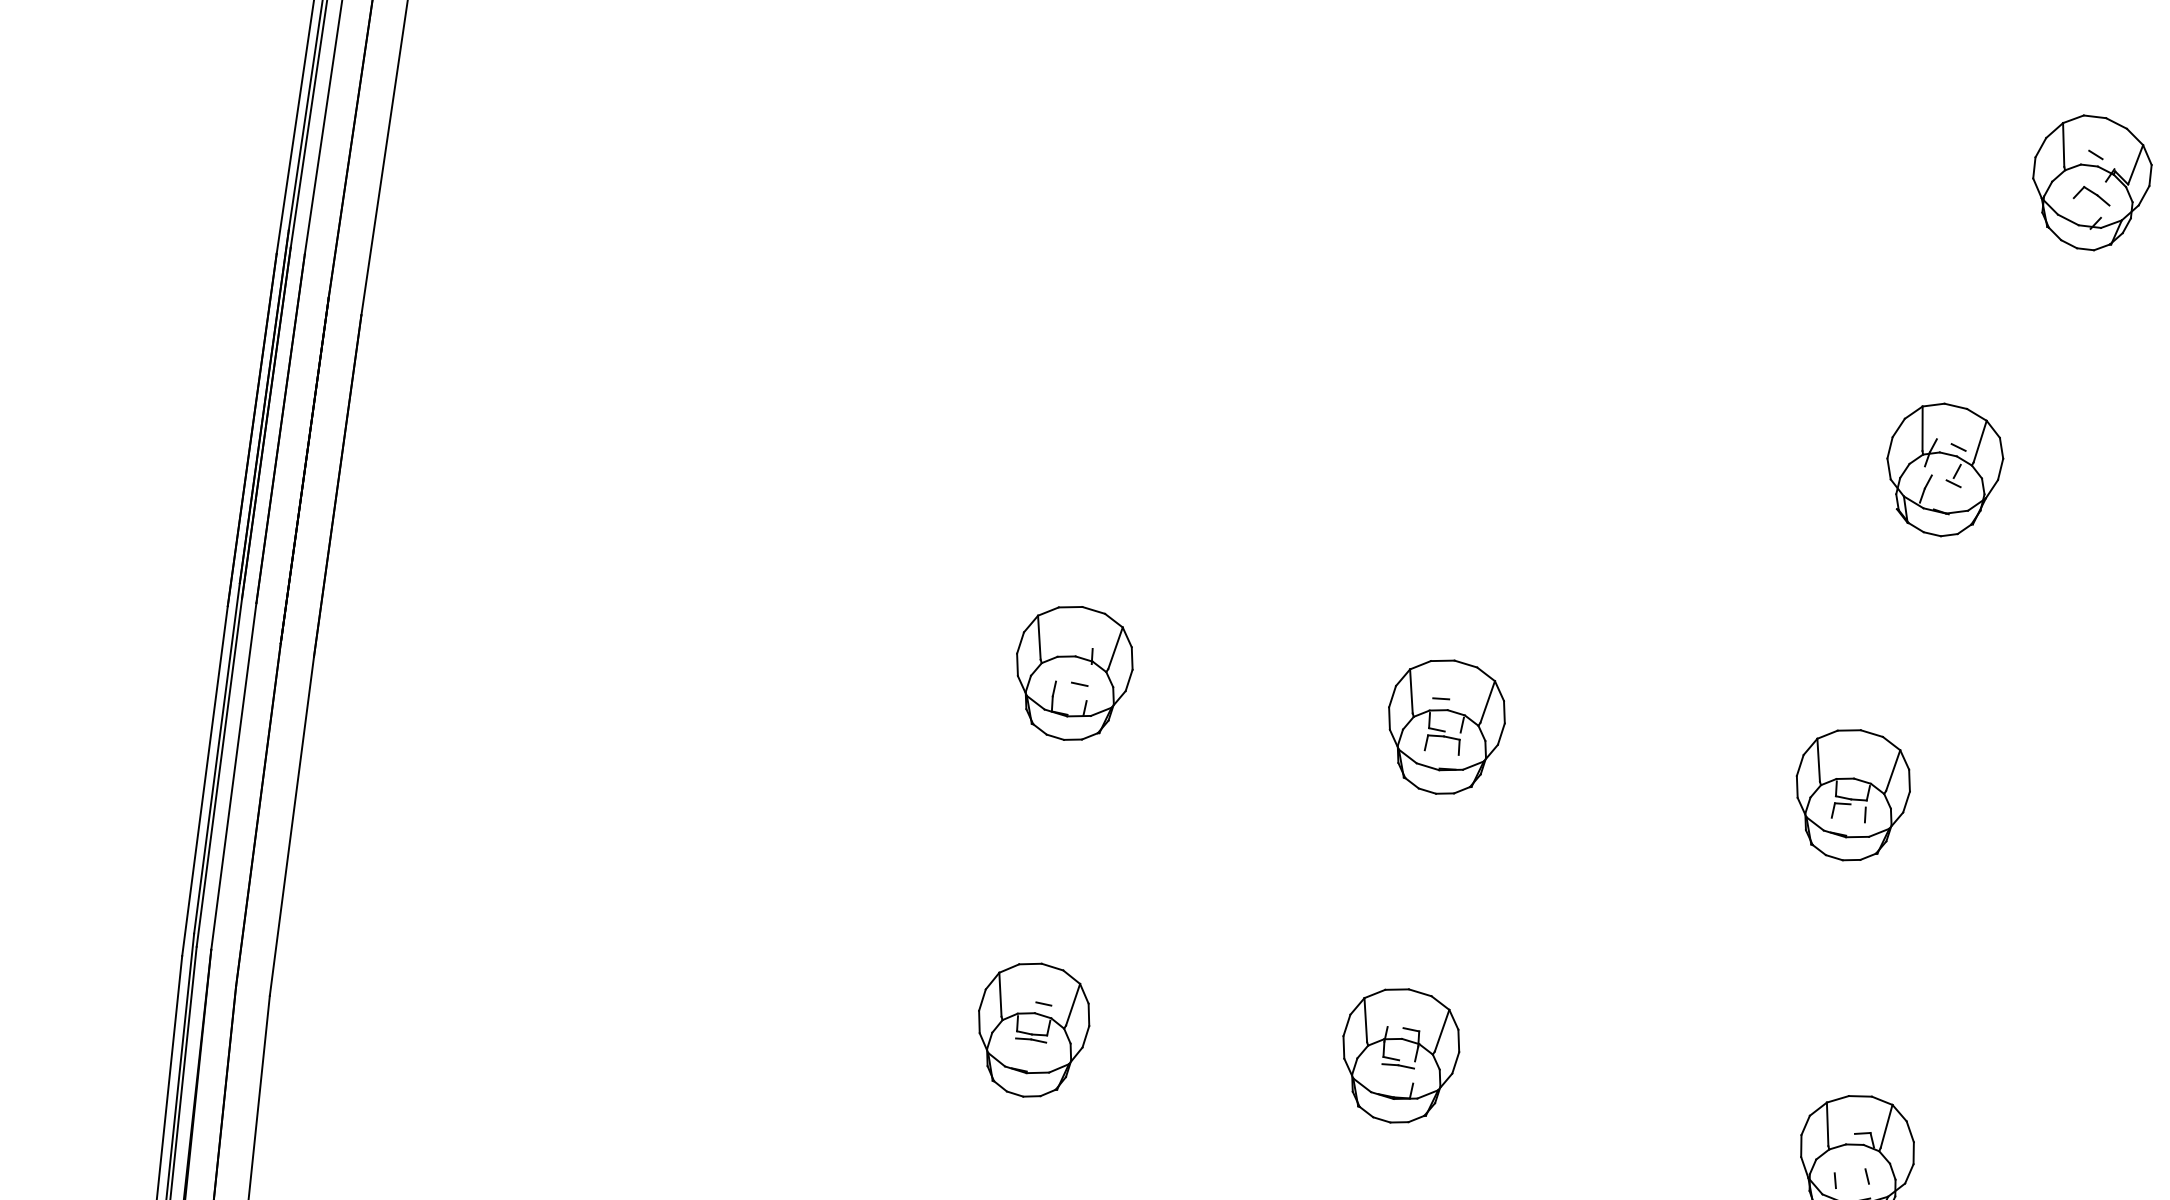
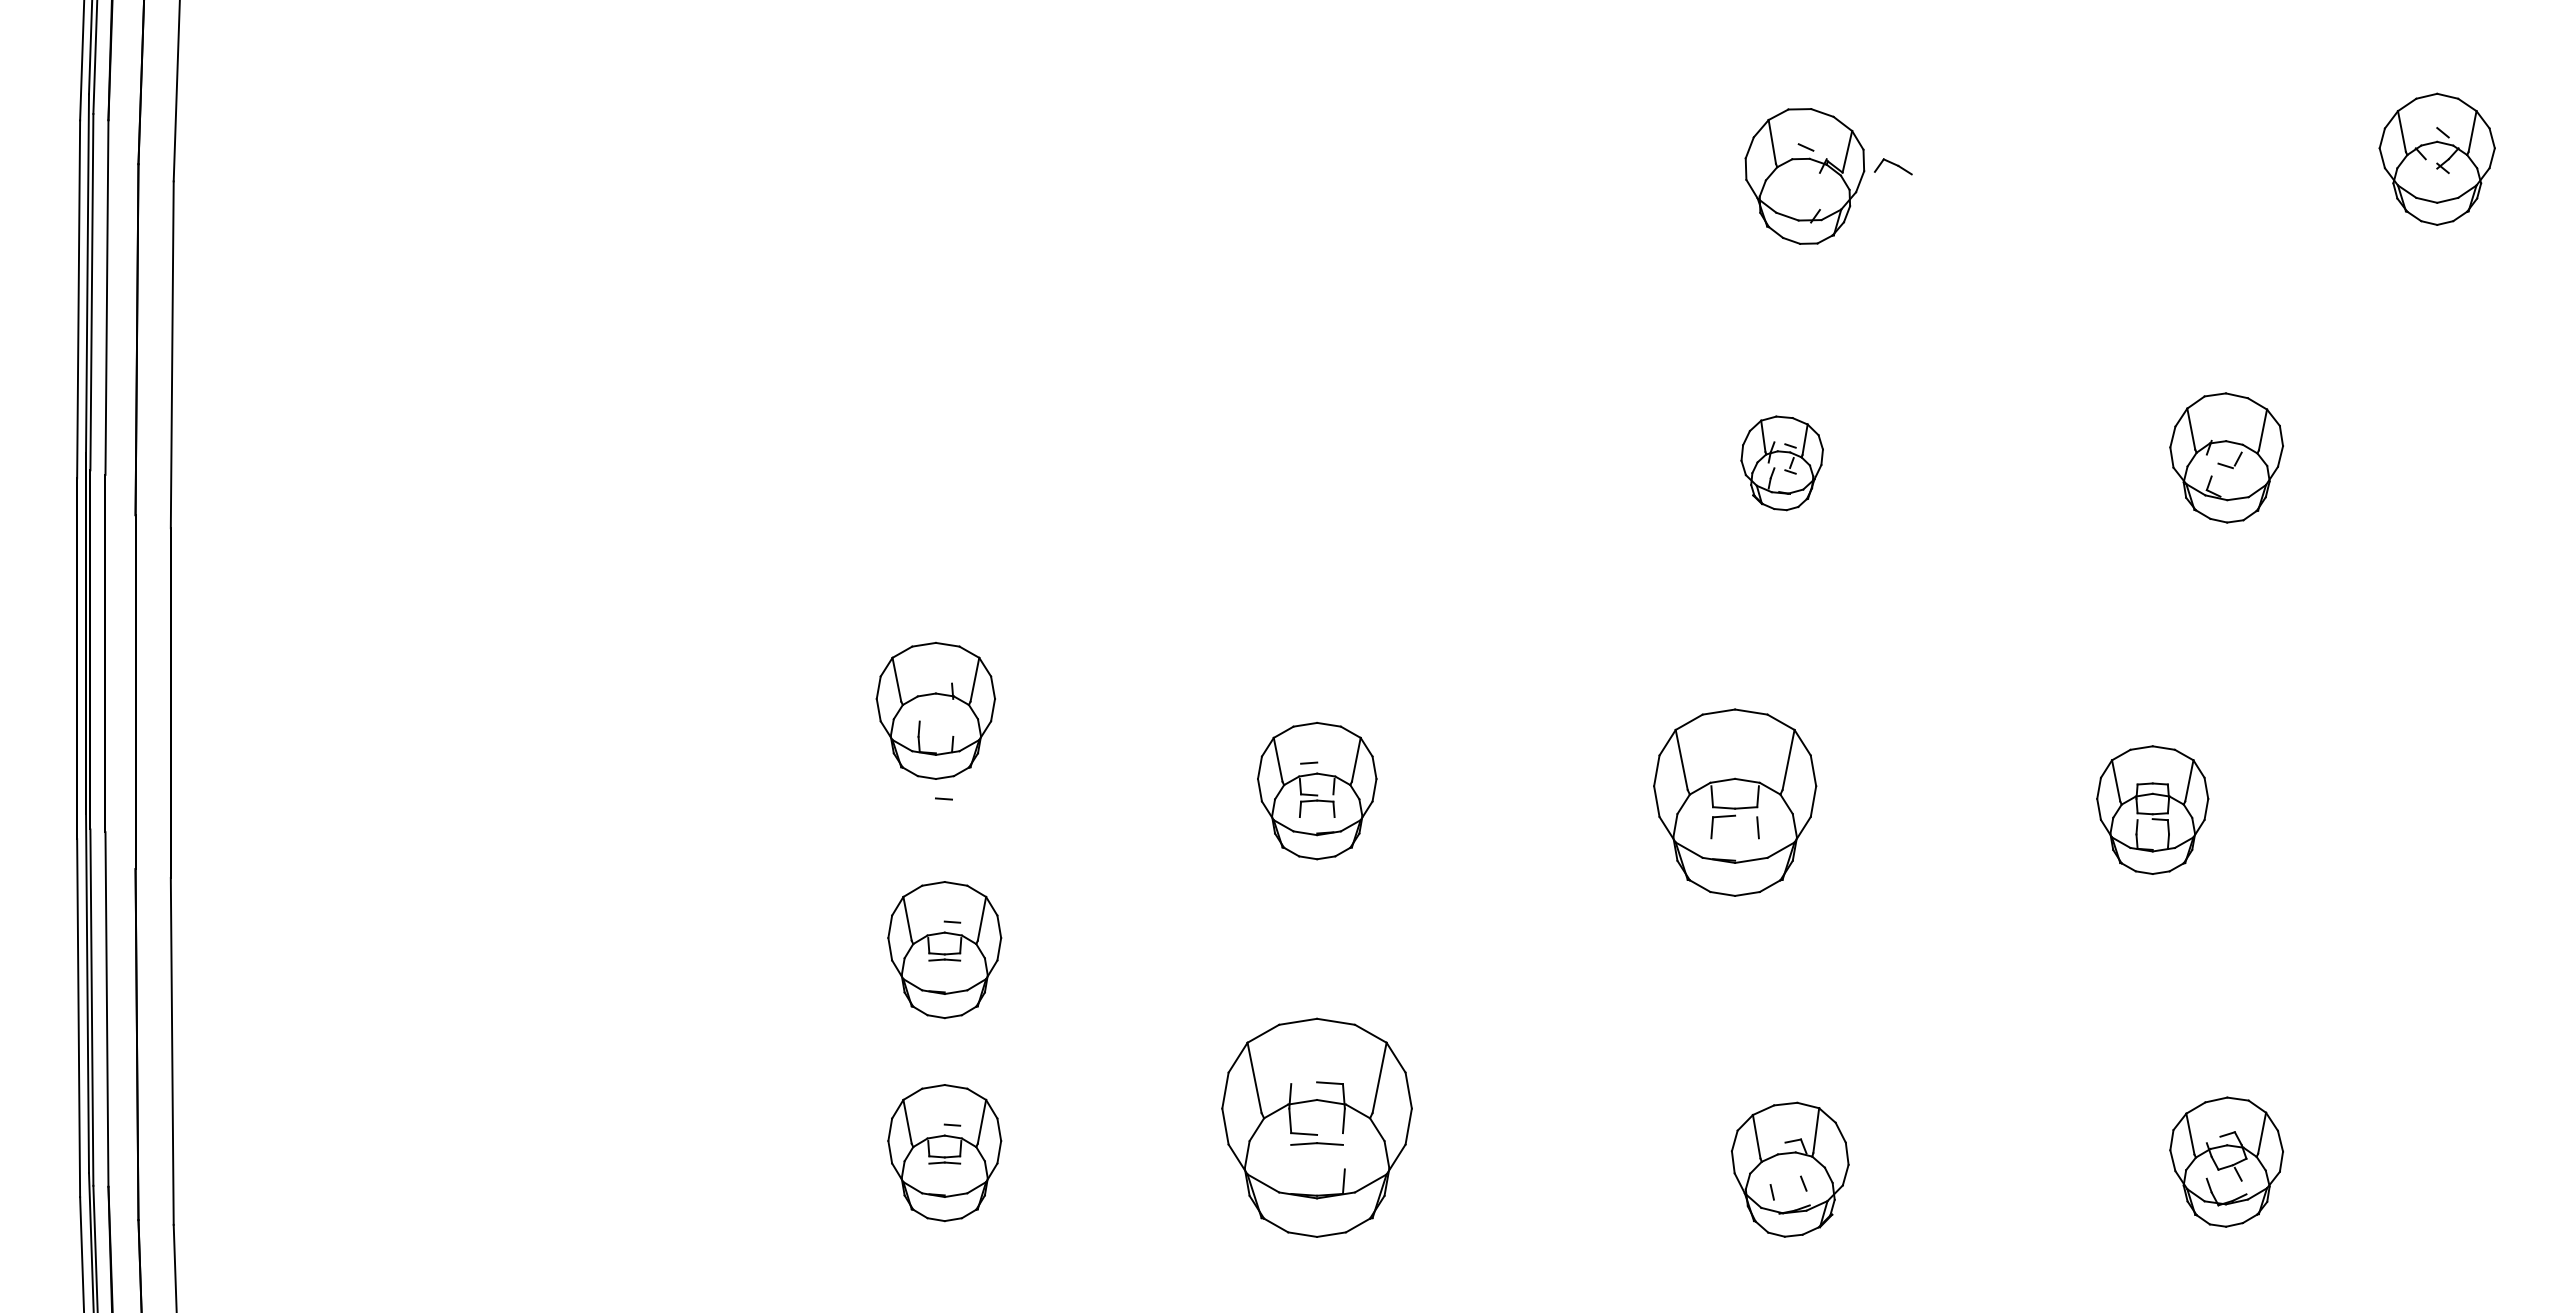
part: (2090, 183) -> (1804, 176), moved
part: (1944, 470) -> (1782, 463), size x0.7
part: (1072, 672) -> (935, 710), moved
part: (1851, 794) -> (1734, 802), size x1.4
part: (1059, 832) -> (944, 950), added
part: (1399, 1055) -> (1317, 1127), size x1.6

